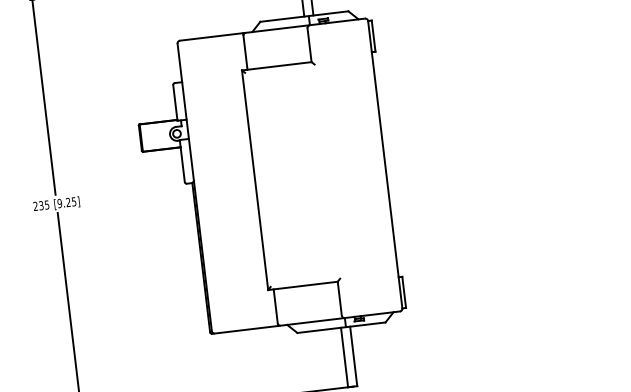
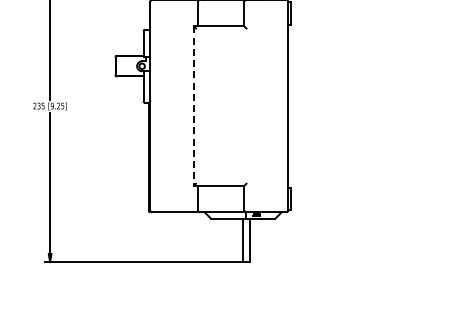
line: (255, 180) -> (194, 106), solid -> dashed

